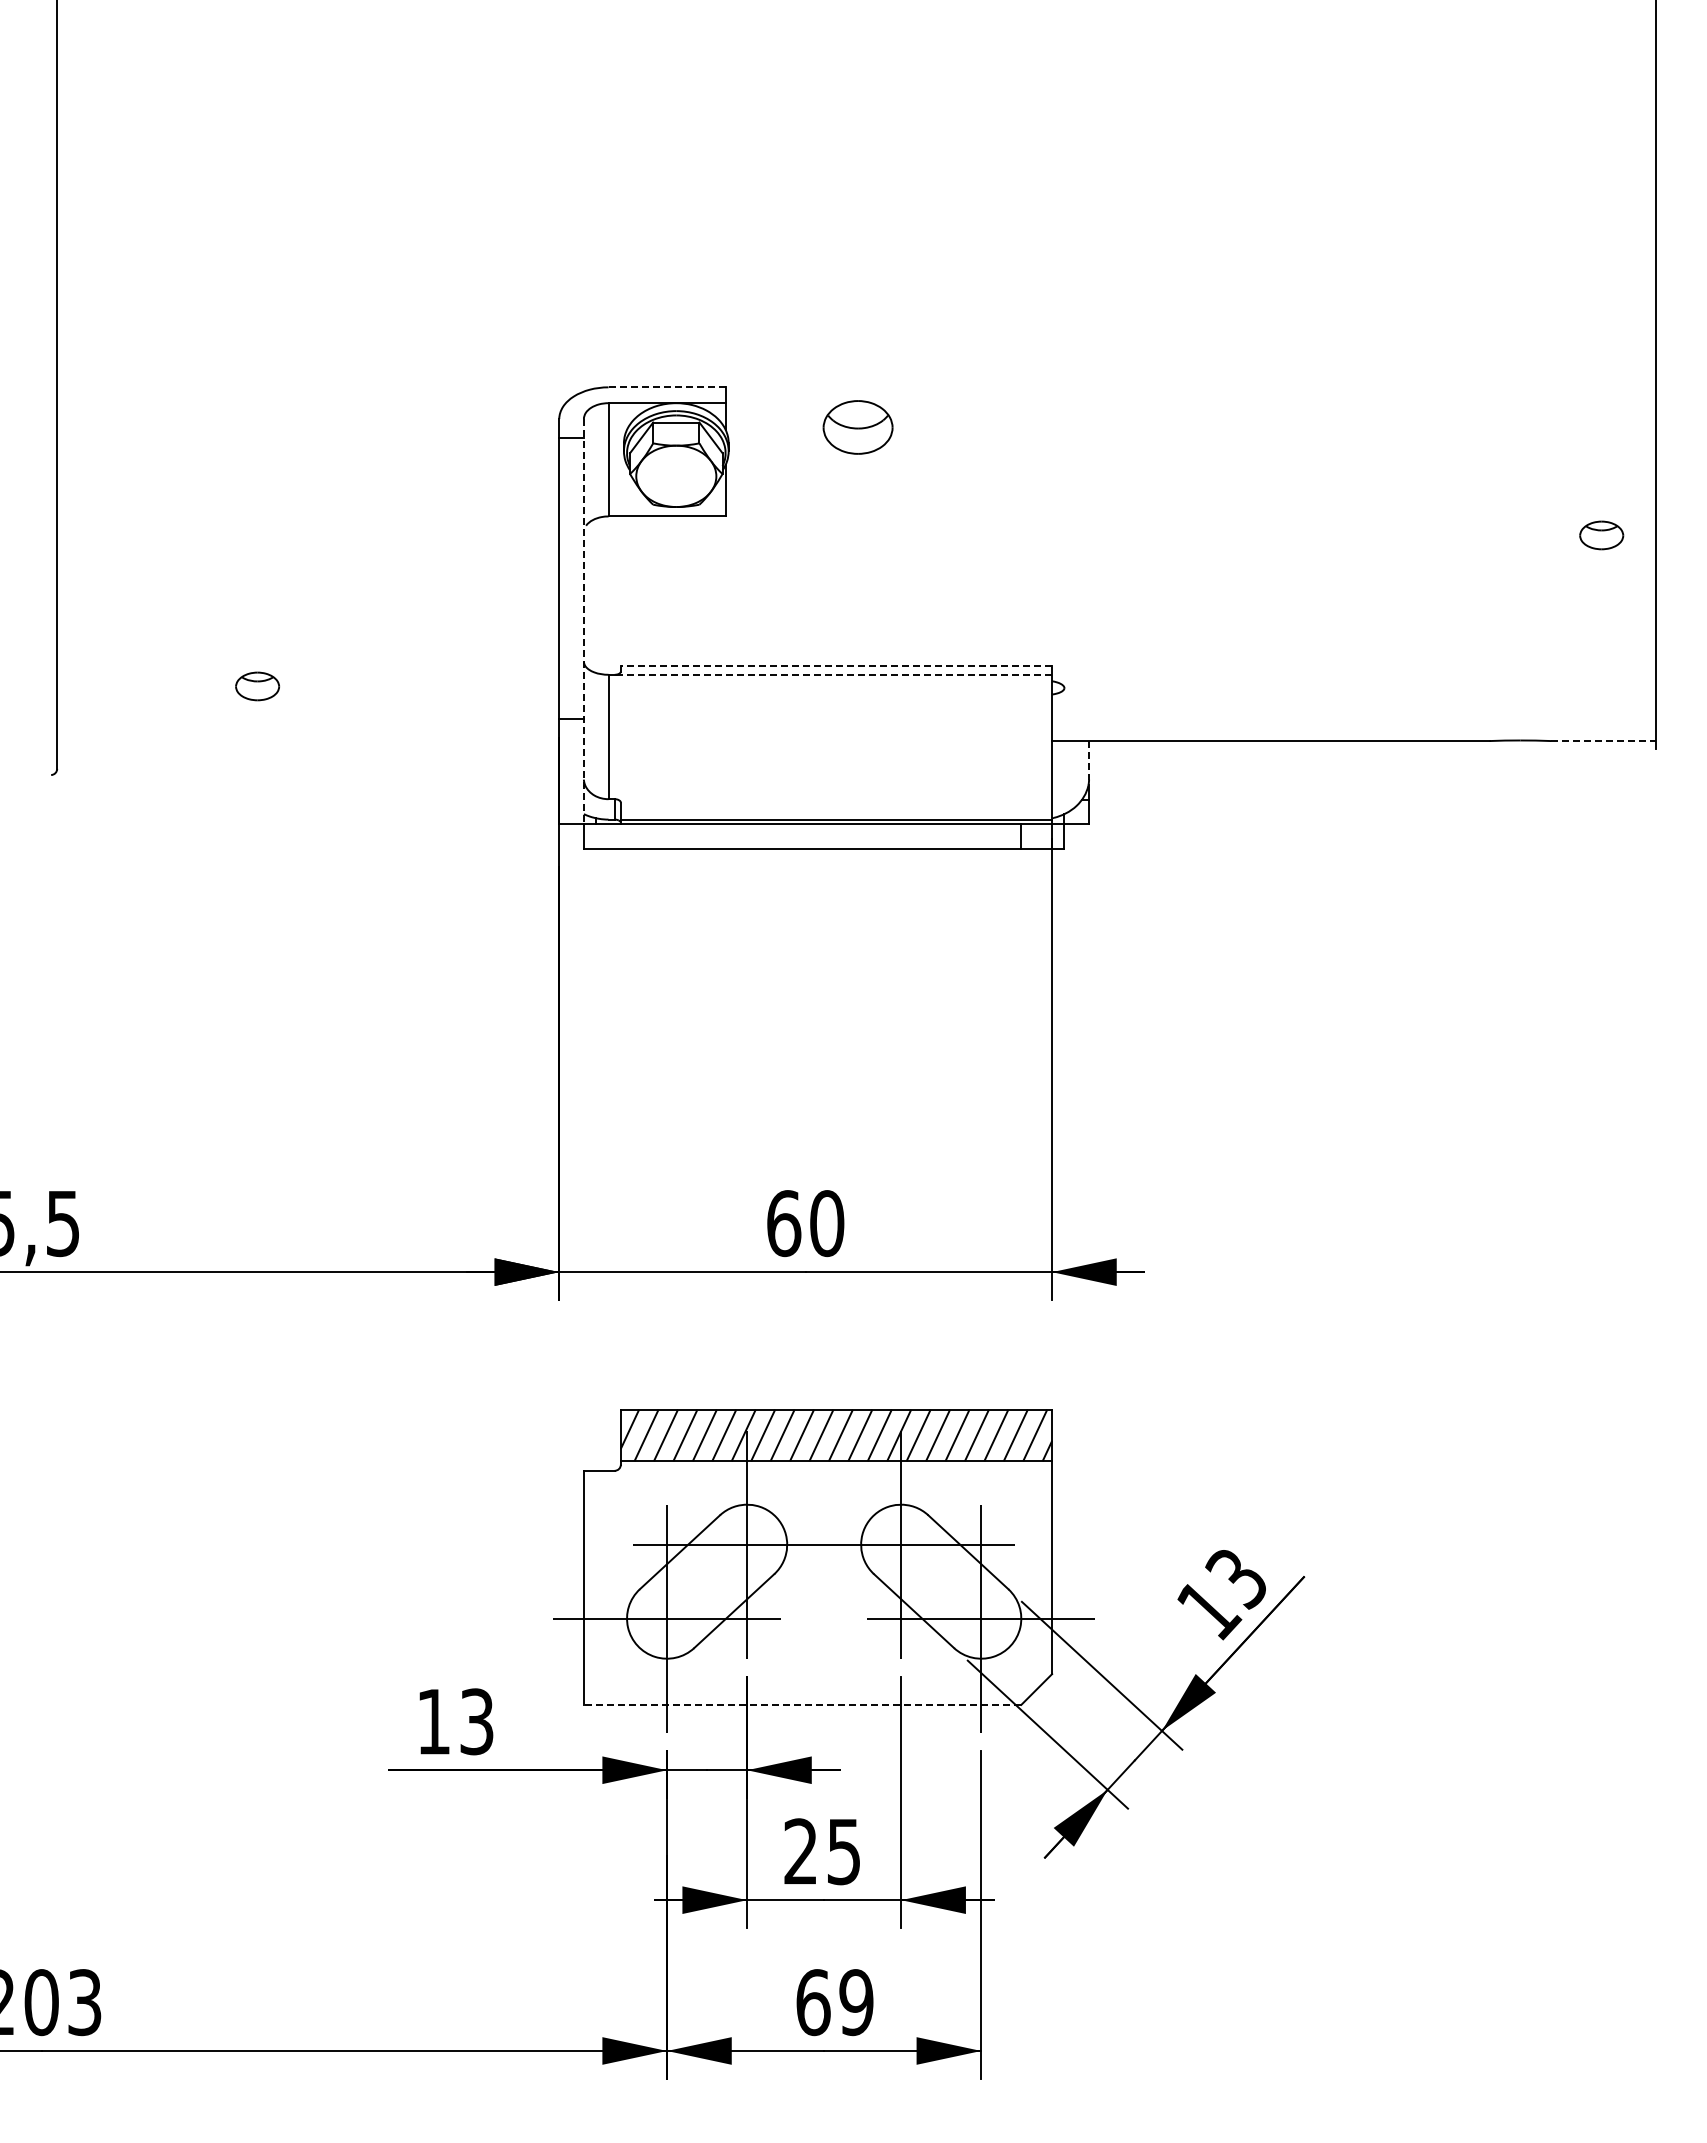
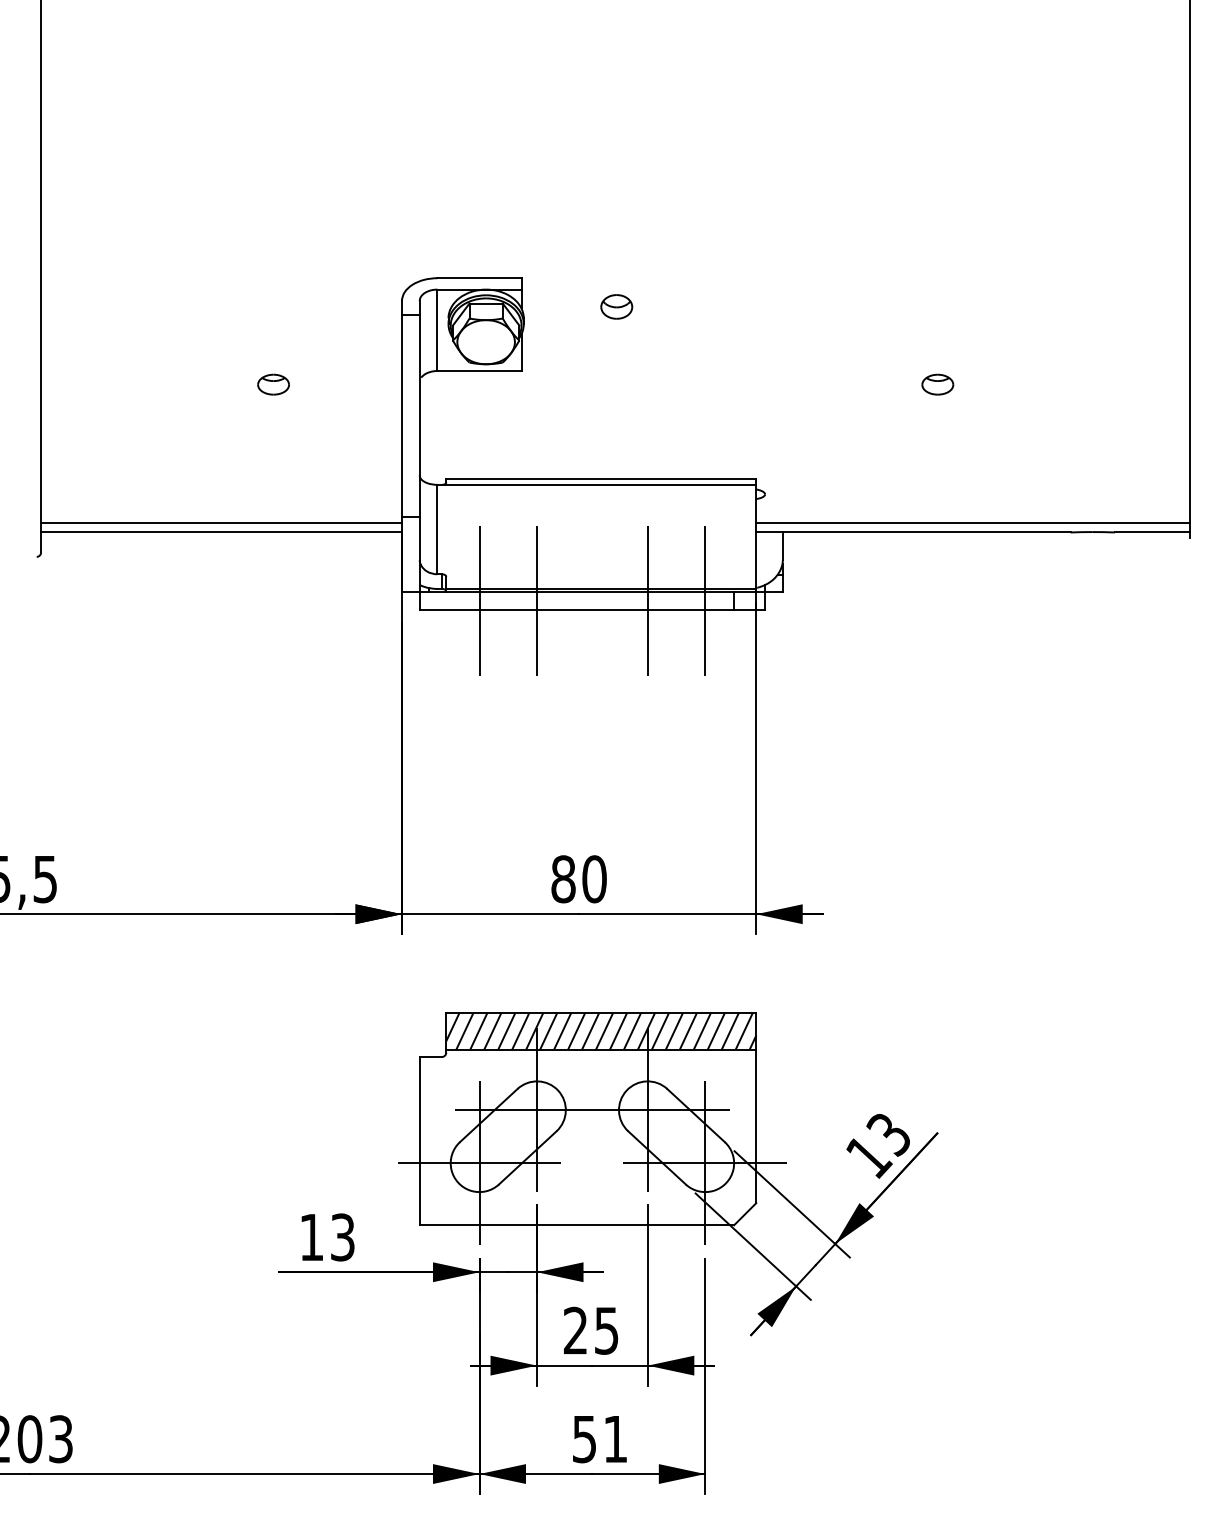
line: (667, 387) -> (479, 278), dashed -> solid
part: (857, 426) -> (616, 306), size x0.62
part: (1601, 535) -> (937, 384), moved
line: (583, 621) -> (419, 446), dashed -> solid
line: (836, 666) -> (601, 478), dashed -> solid
line: (833, 674) -> (599, 484), dashed -> solid
part: (257, 686) -> (273, 384), moved
line: (308, 727) -> (221, 522), added
line: (1353, 727) -> (972, 522), added
line: (308, 741) -> (221, 532), added
line: (1604, 741) -> (1153, 532), dashed -> solid
line: (1089, 760) -> (783, 546), dashed -> solid
line: (667, 836) -> (479, 601), added
line: (747, 836) -> (537, 601), added
line: (901, 836) -> (648, 601), added
line: (981, 836) -> (705, 601), added
text: (784, 1223) -> (563, 879), 60 -> 80
line: (802, 1704) -> (576, 1225), dashed -> solid
text: (834, 2002) -> (599, 1439), 69 -> 51

